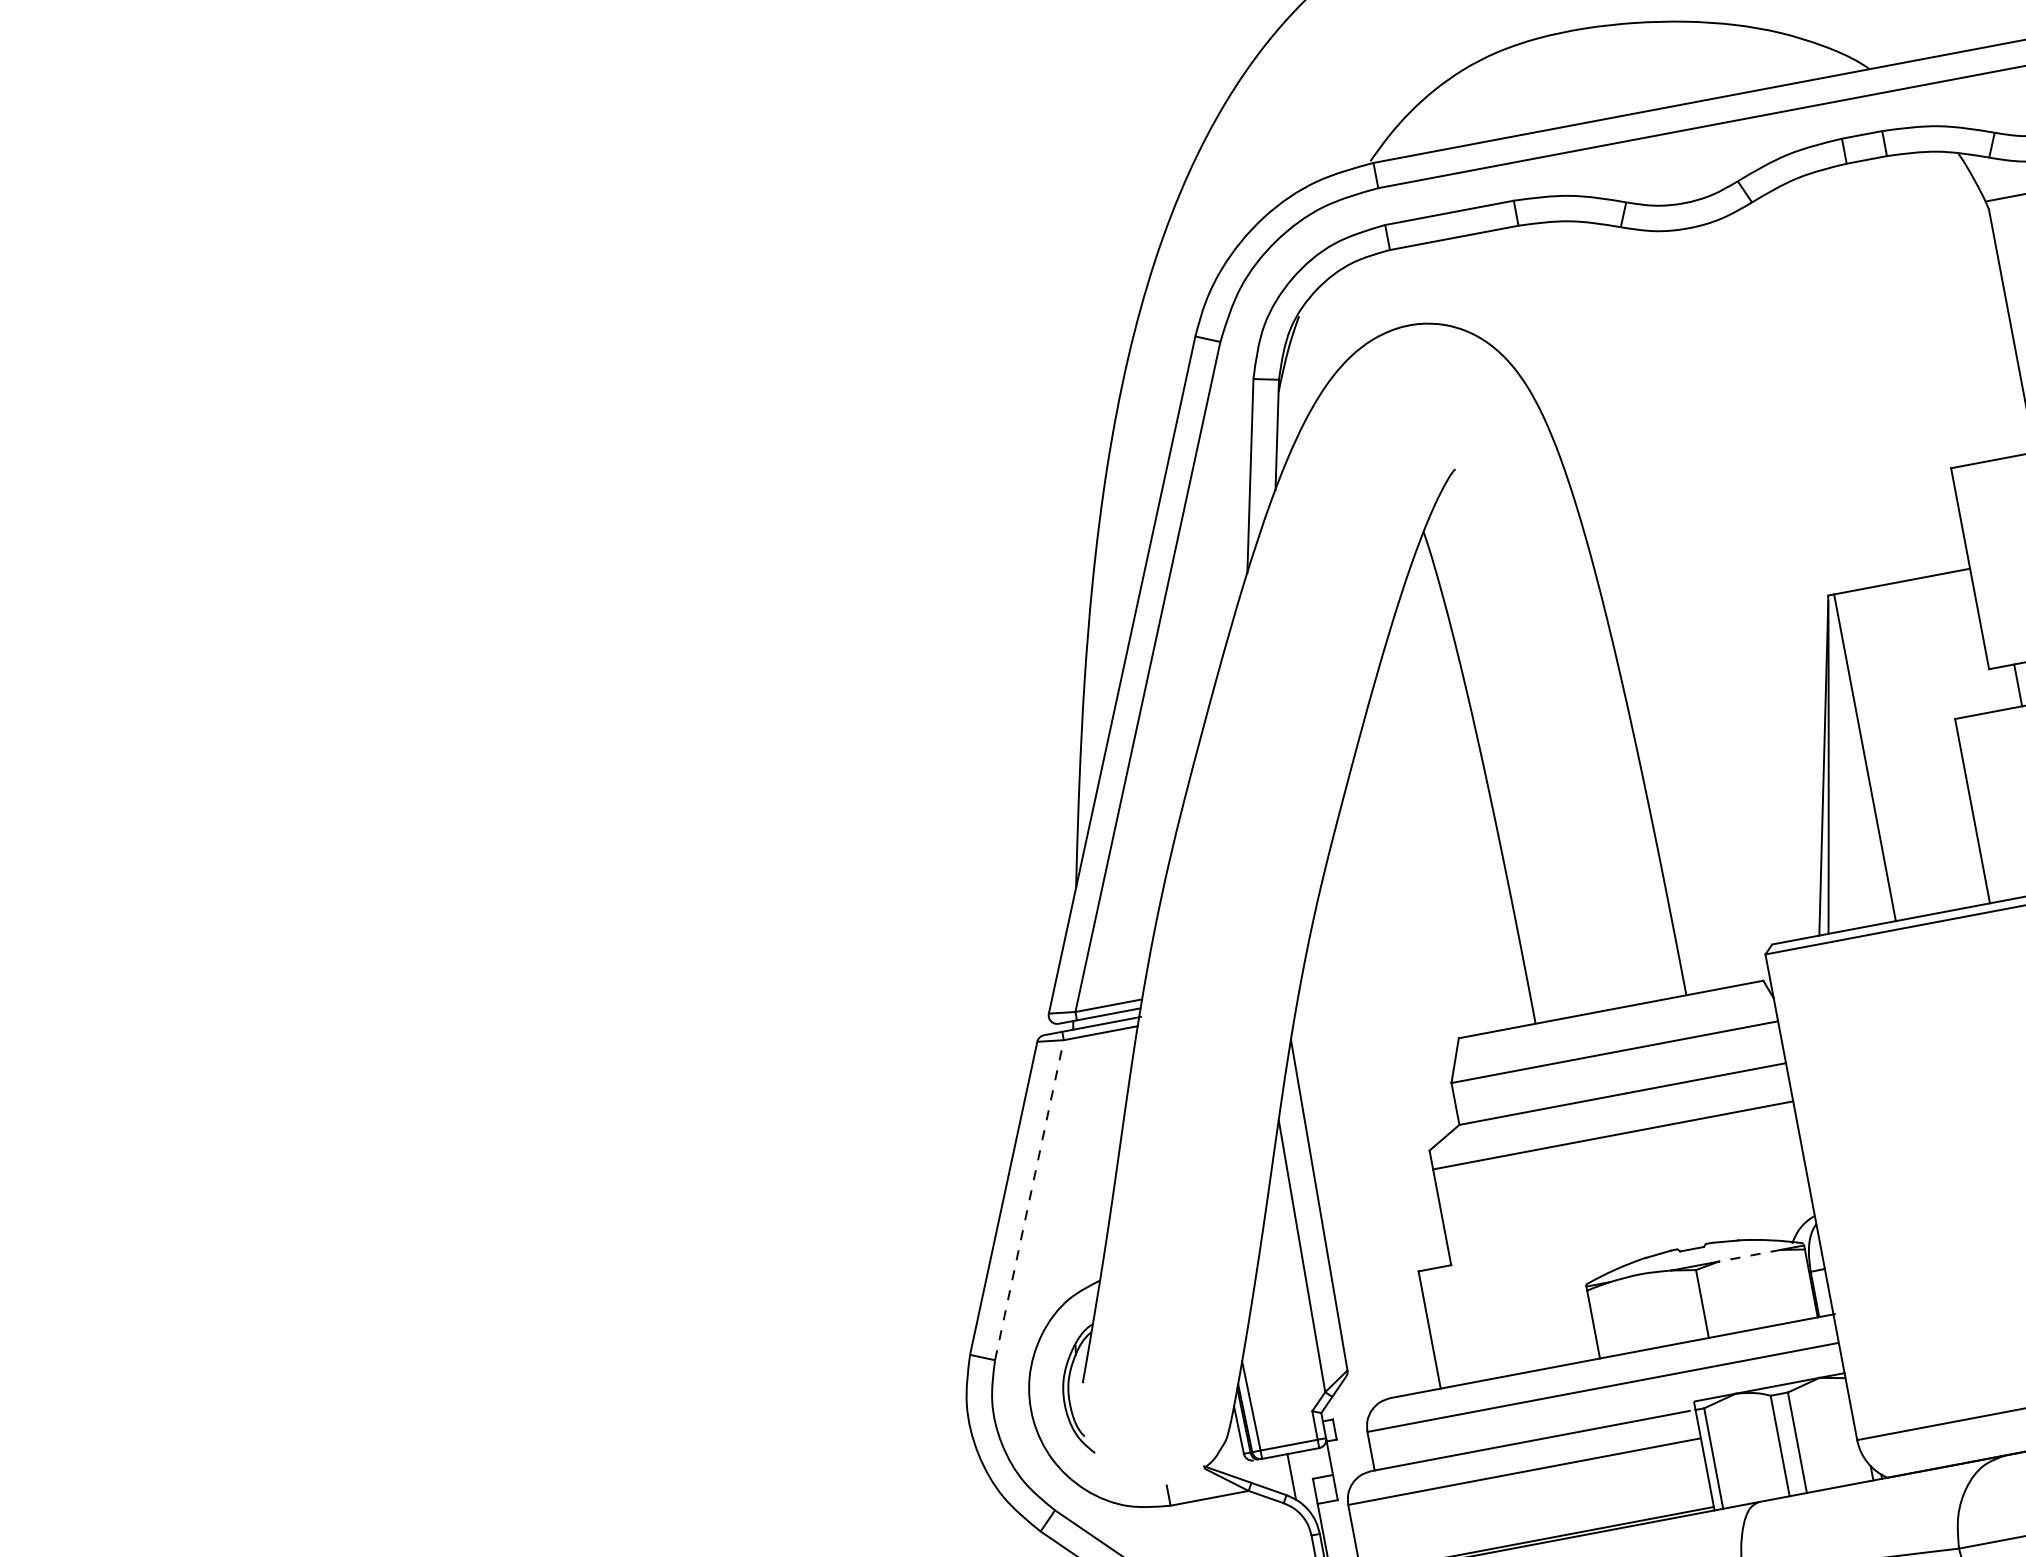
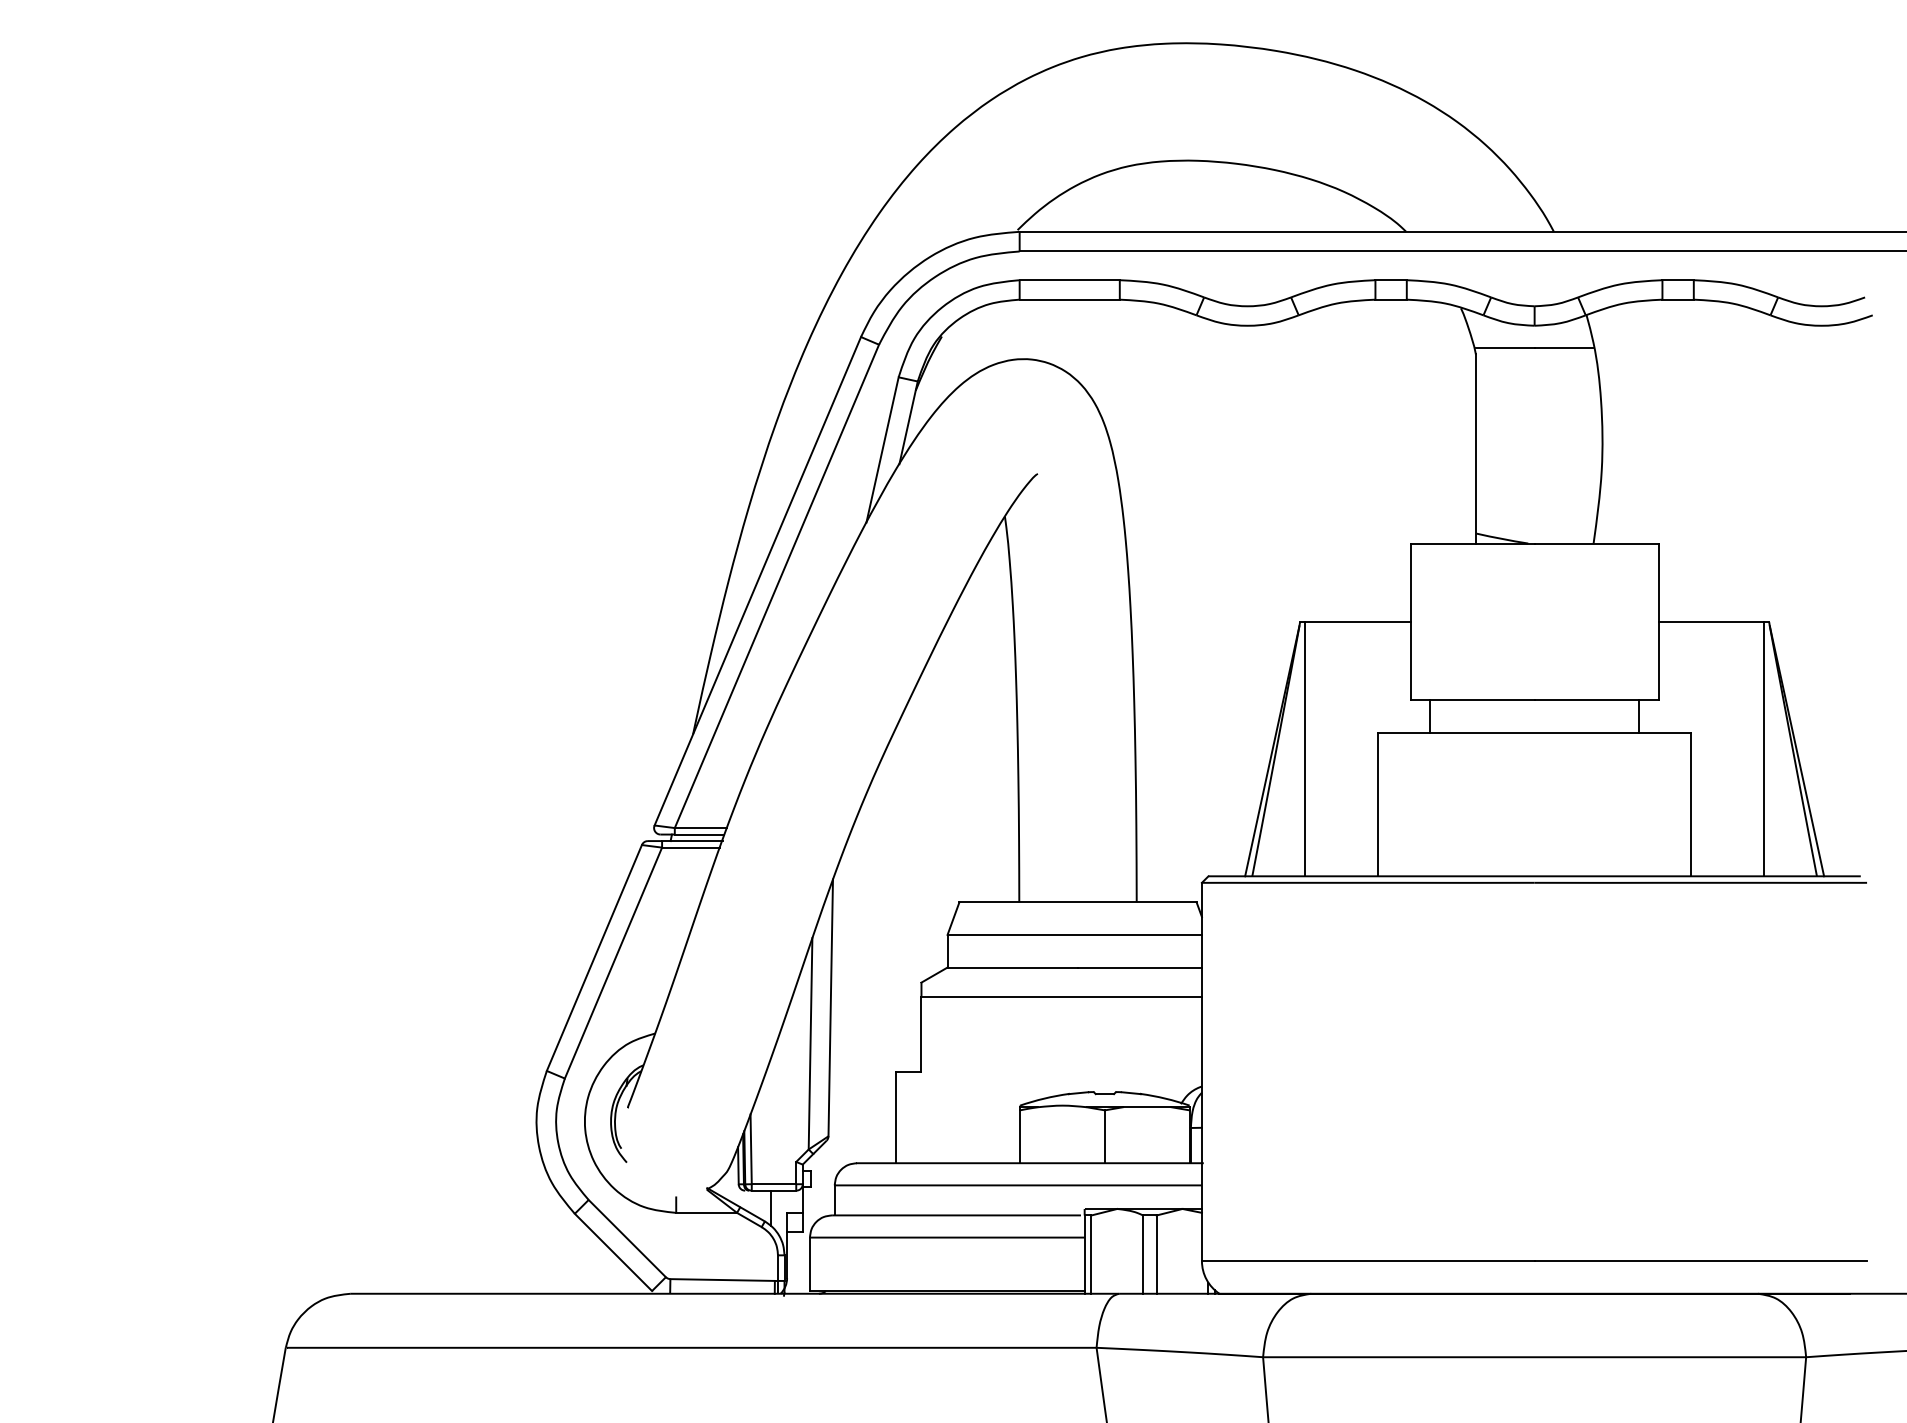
line: (1029, 1199) -> (613, 962), dashed -> solid
line: (1748, 1256) -> (1146, 1107), dashed -> solid

